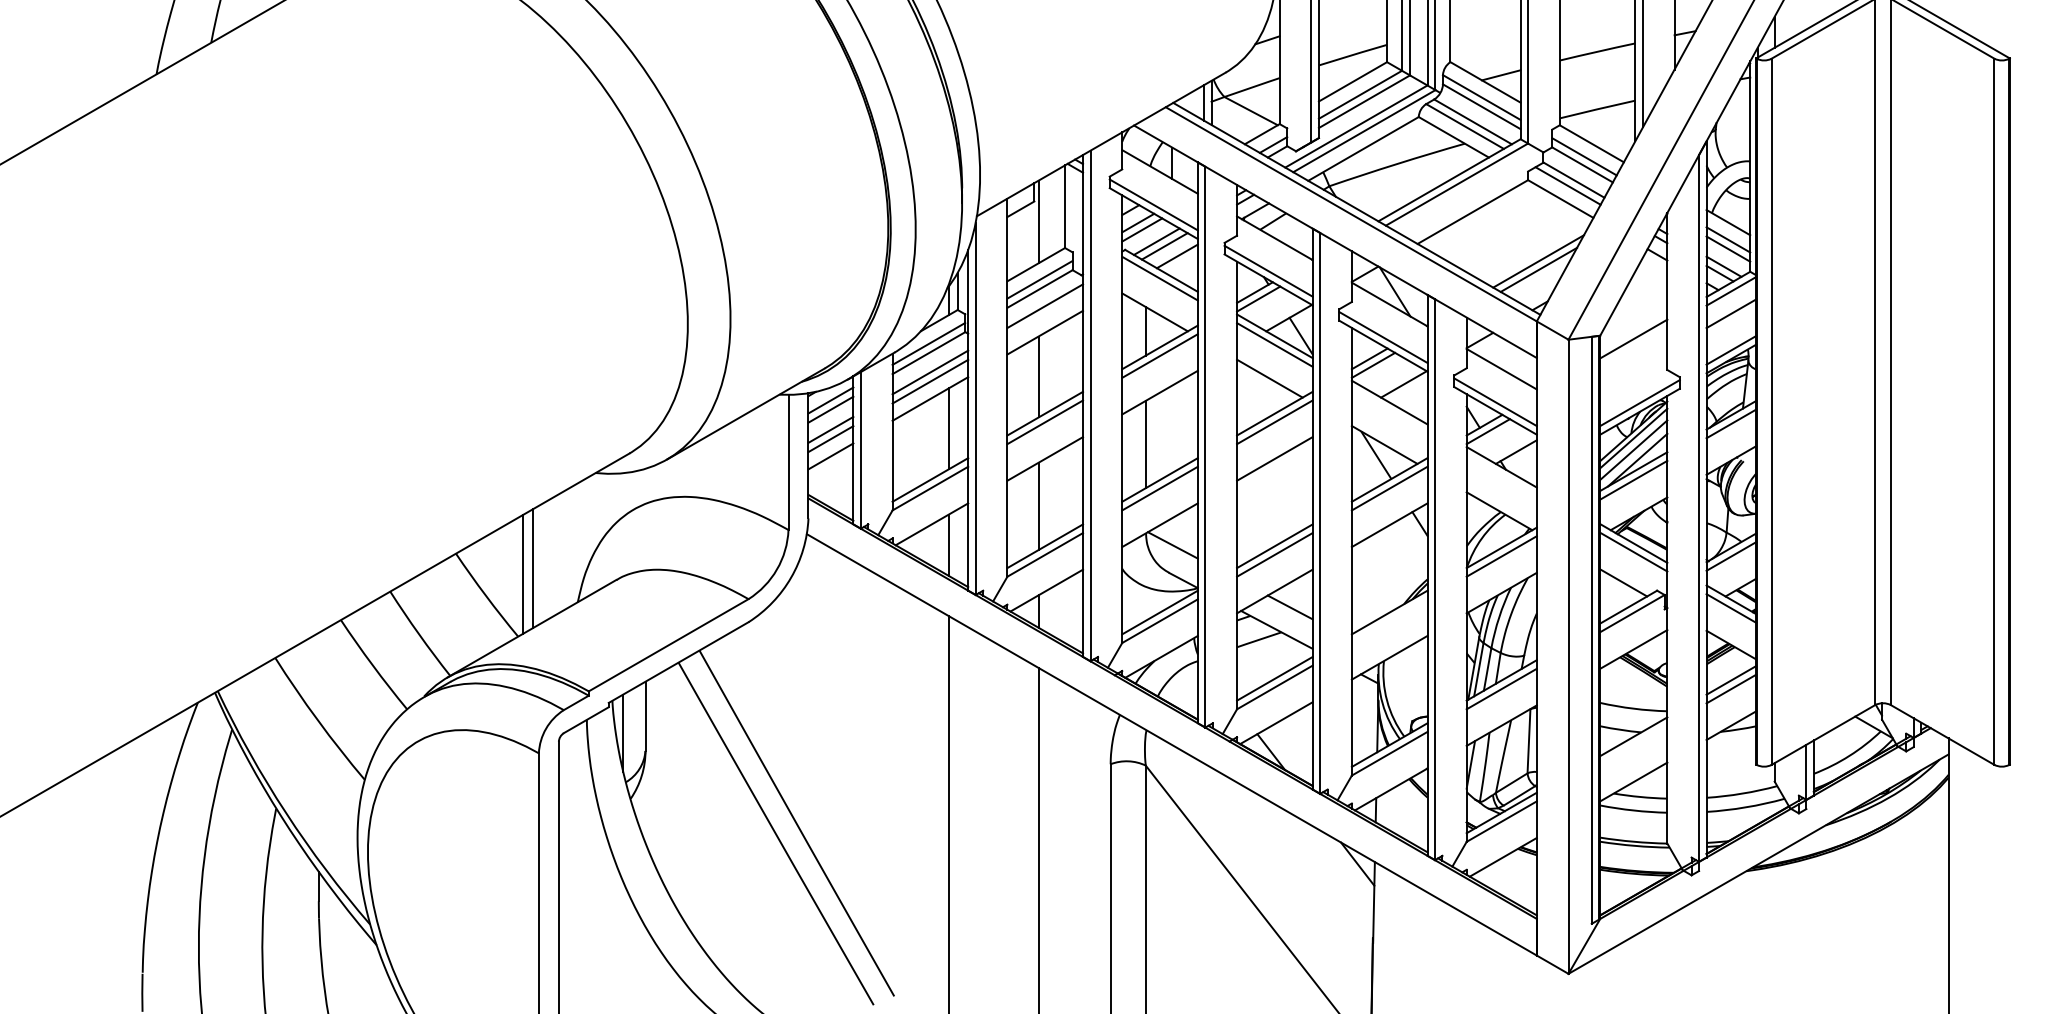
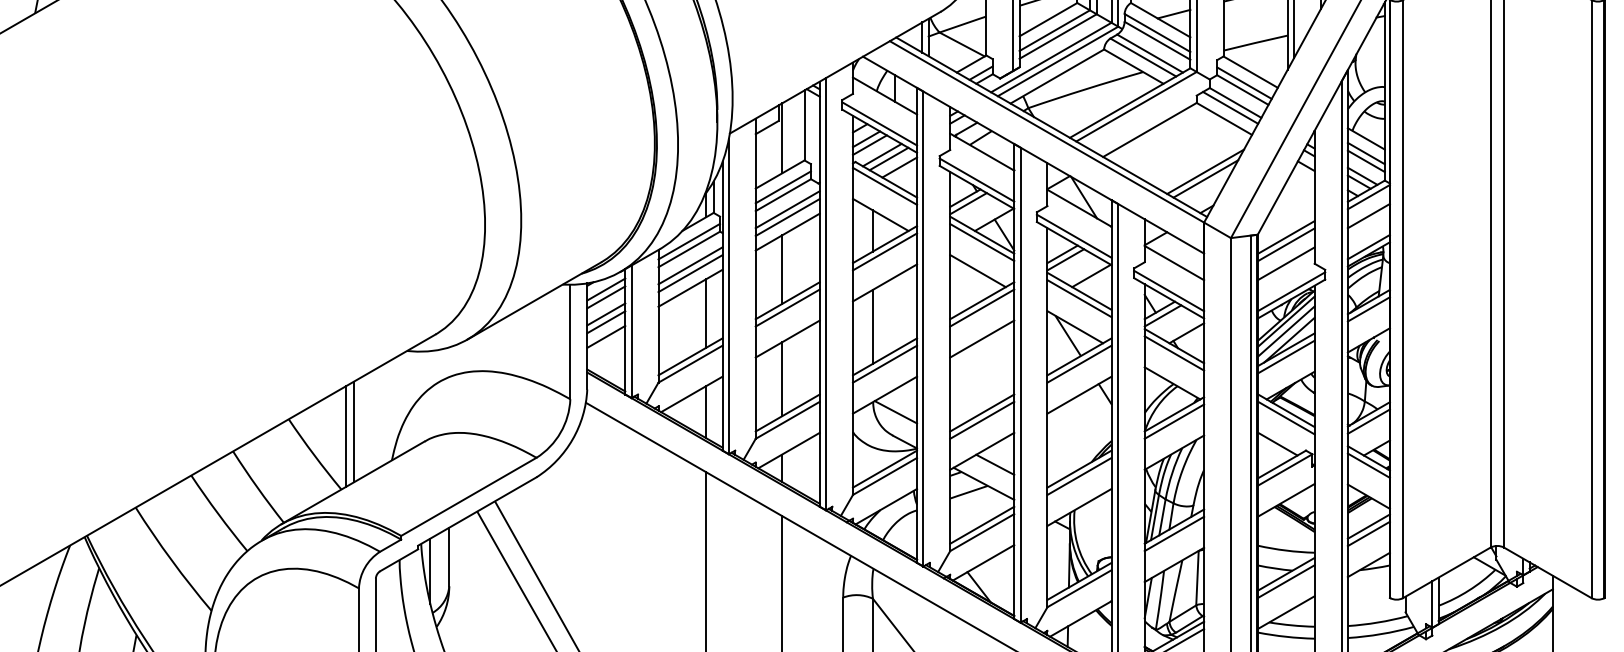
line: (1045, 315) -> (788, 217), added
line: (1633, 347) -> (1285, 244), added
line: (1633, 369) -> (1285, 263), added
line: (1389, 411) -> (1079, 298), added
line: (1501, 475) -> (1174, 353), added
line: (1389, 621) -> (1079, 476), added
line: (1633, 745) -> (1285, 581), added

